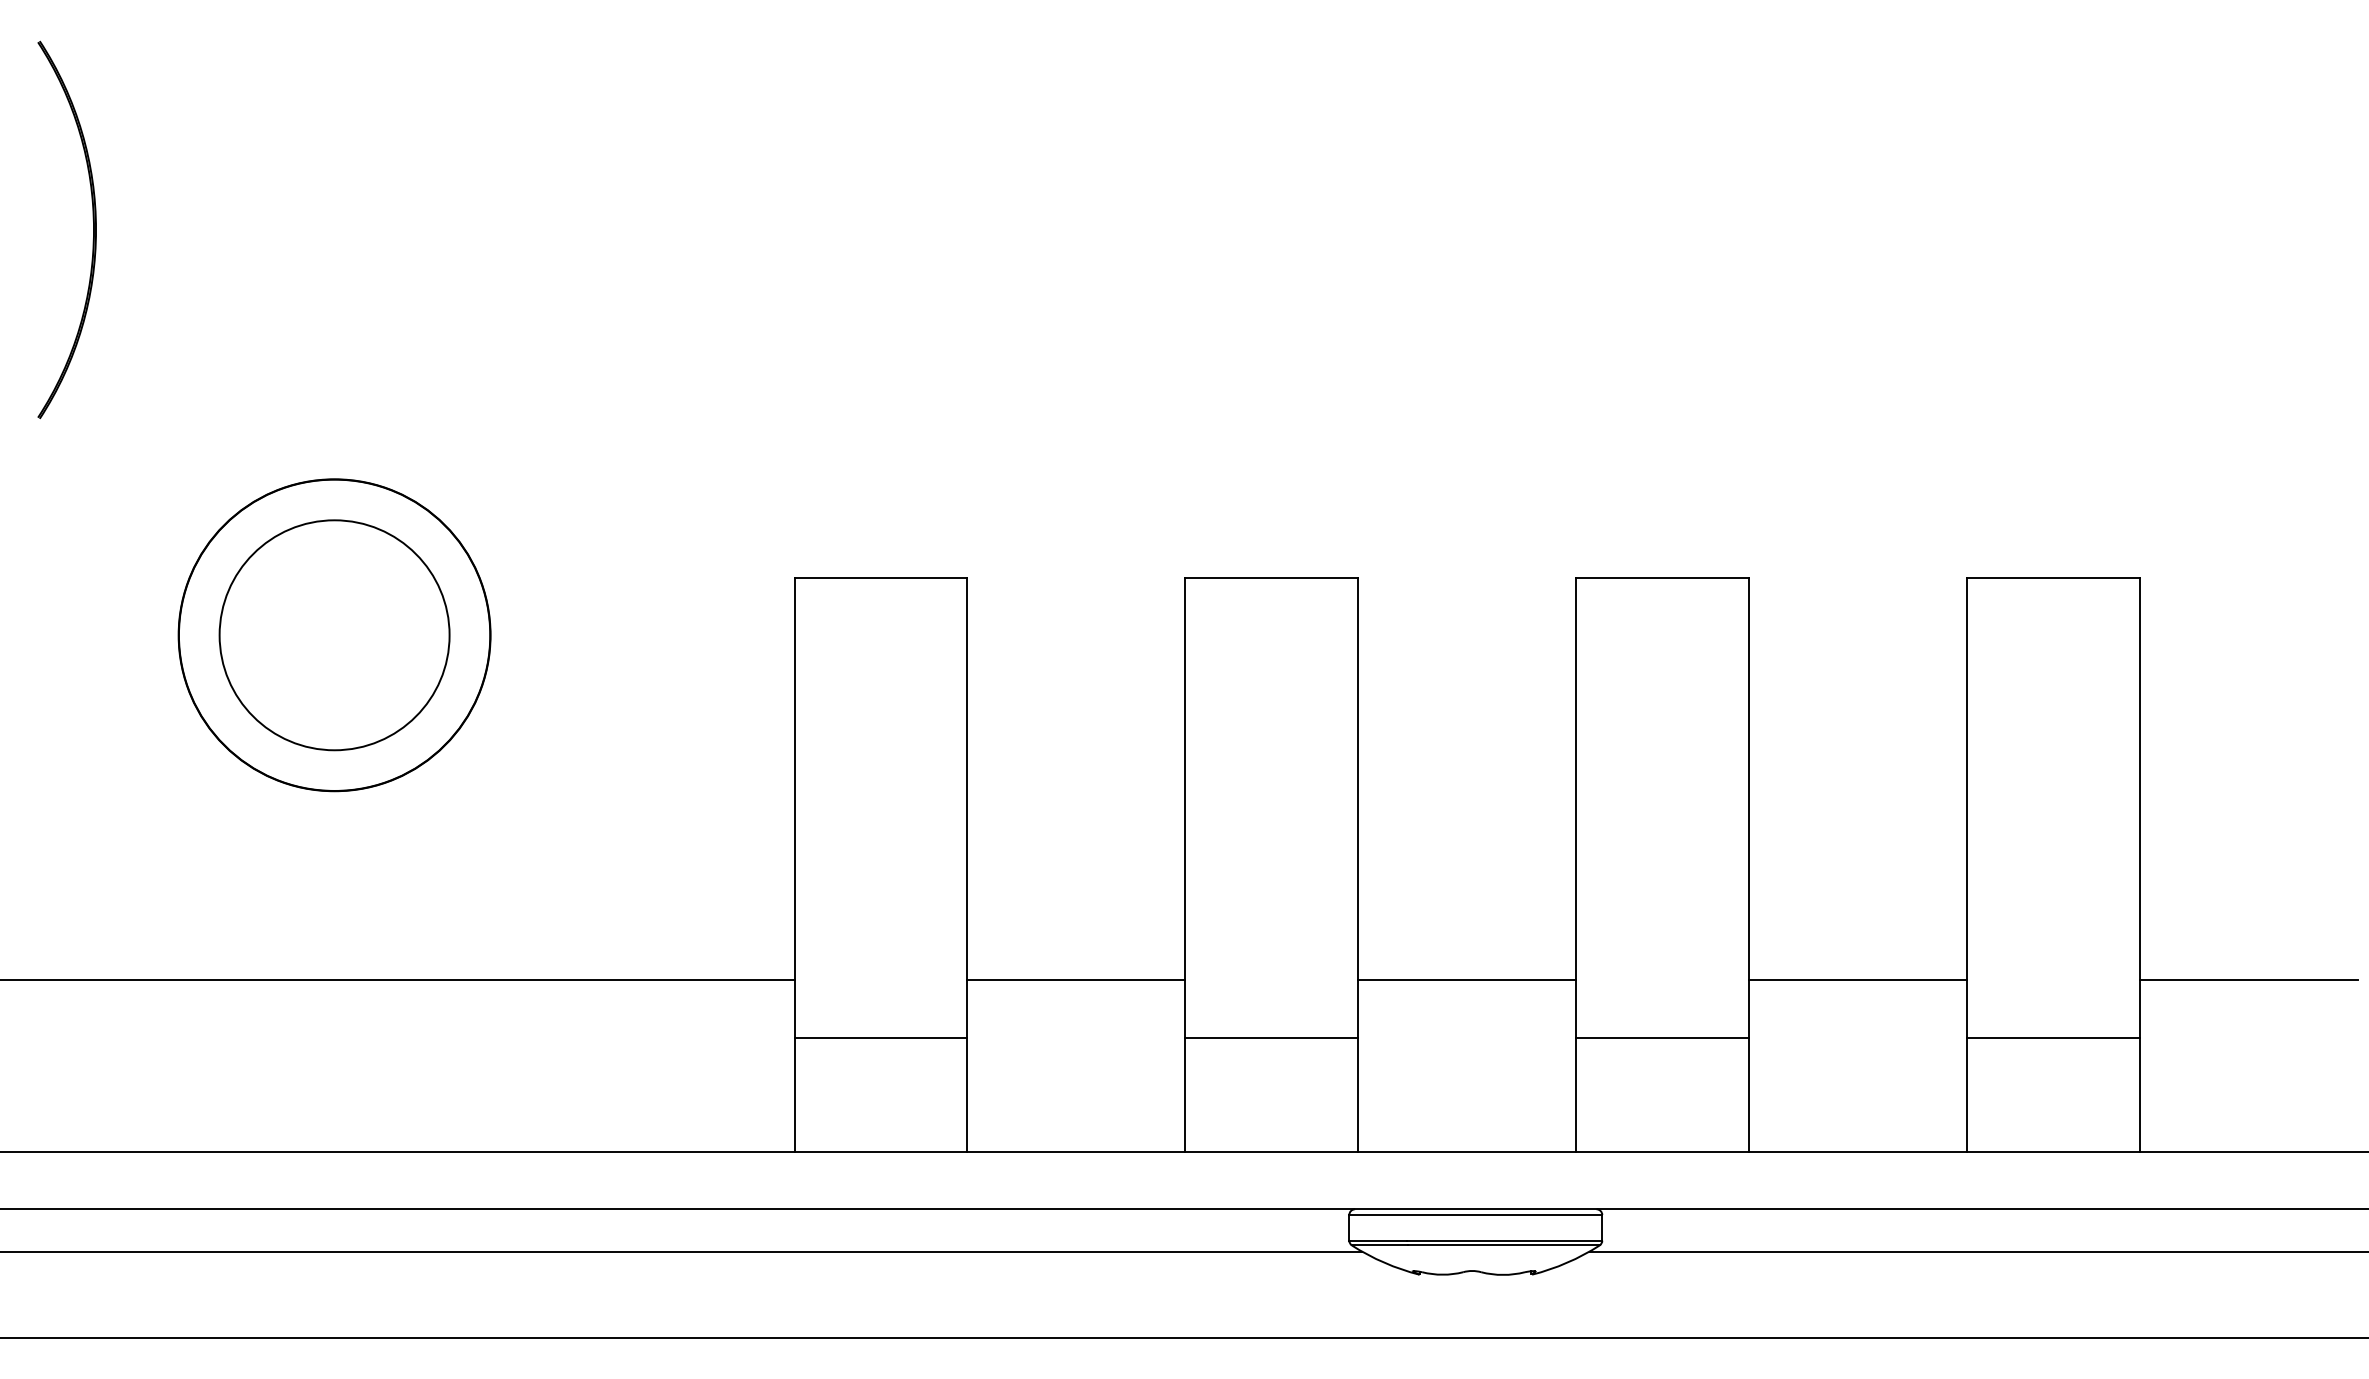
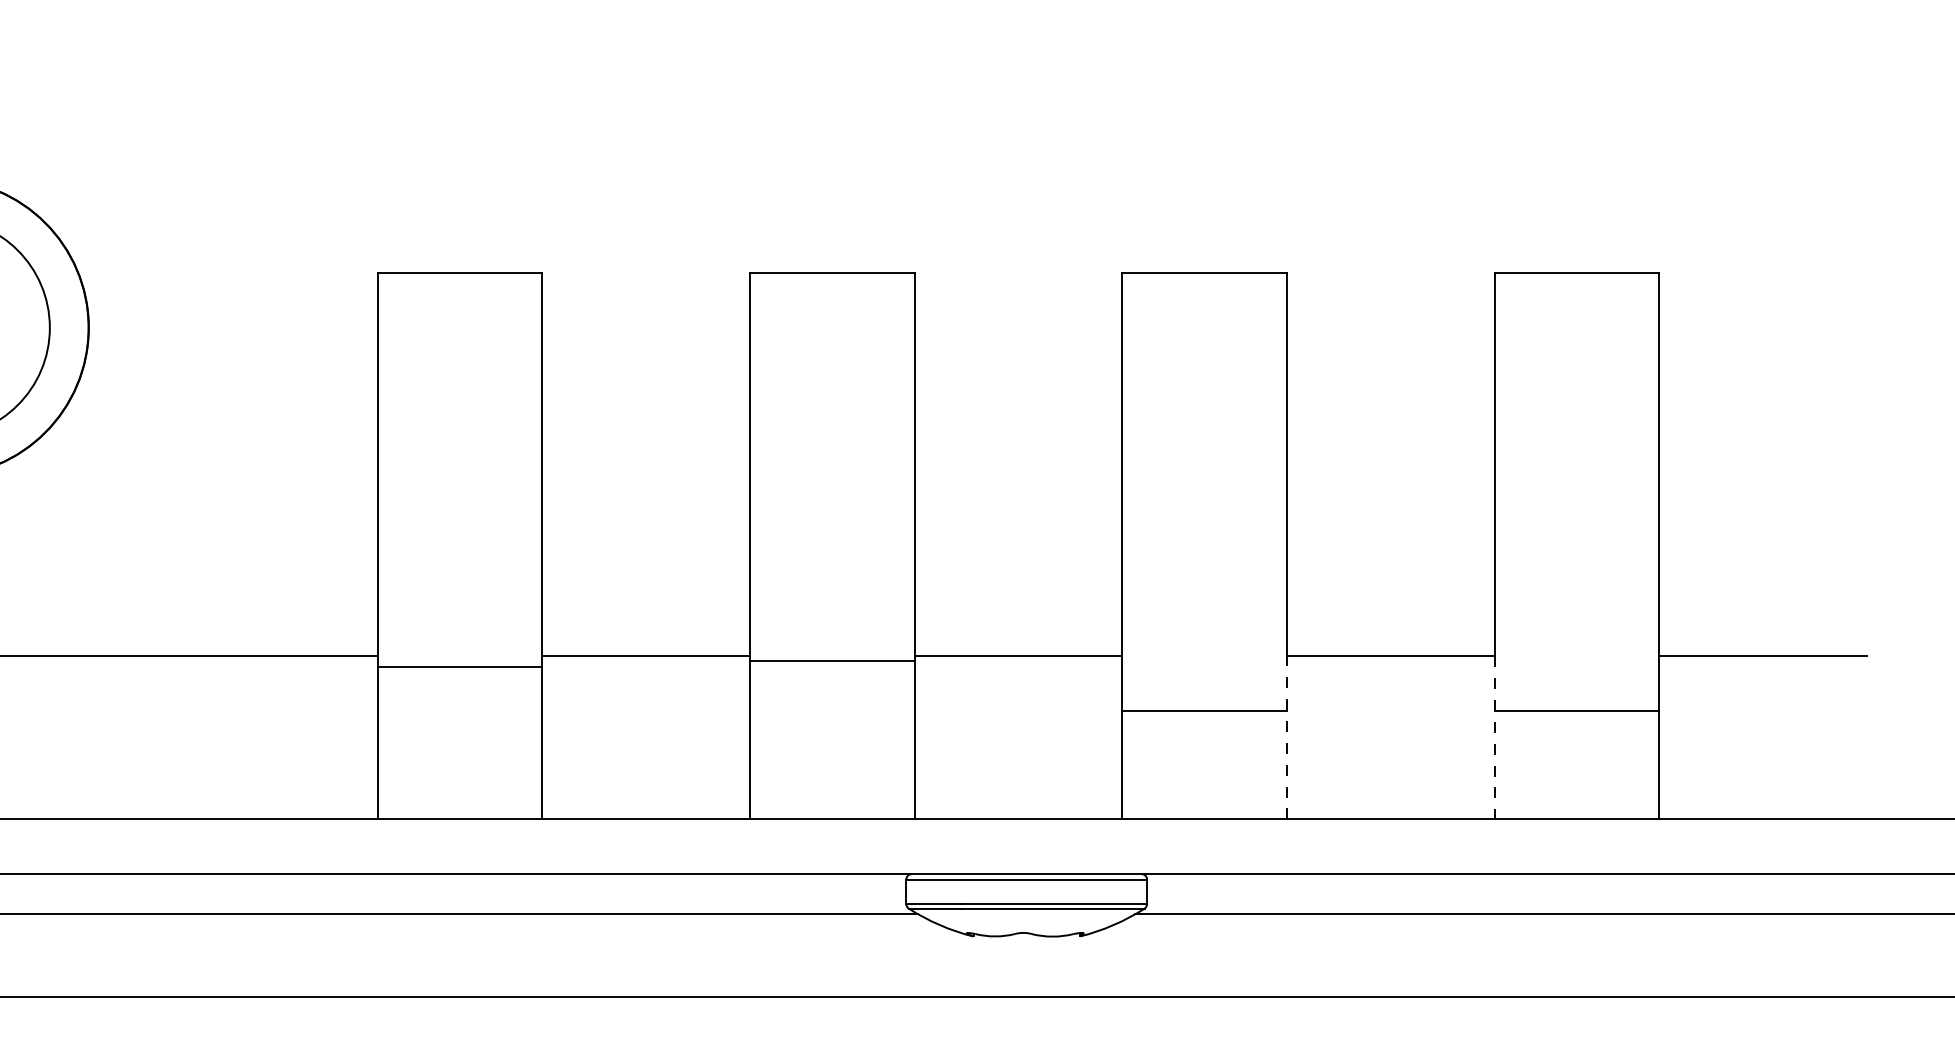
line: (880, 1037) -> (460, 666), moved
line: (1271, 1037) -> (832, 661), moved
line: (1748, 1066) -> (1286, 738), solid -> dashed
line: (1967, 1066) -> (1494, 738), solid -> dashed

